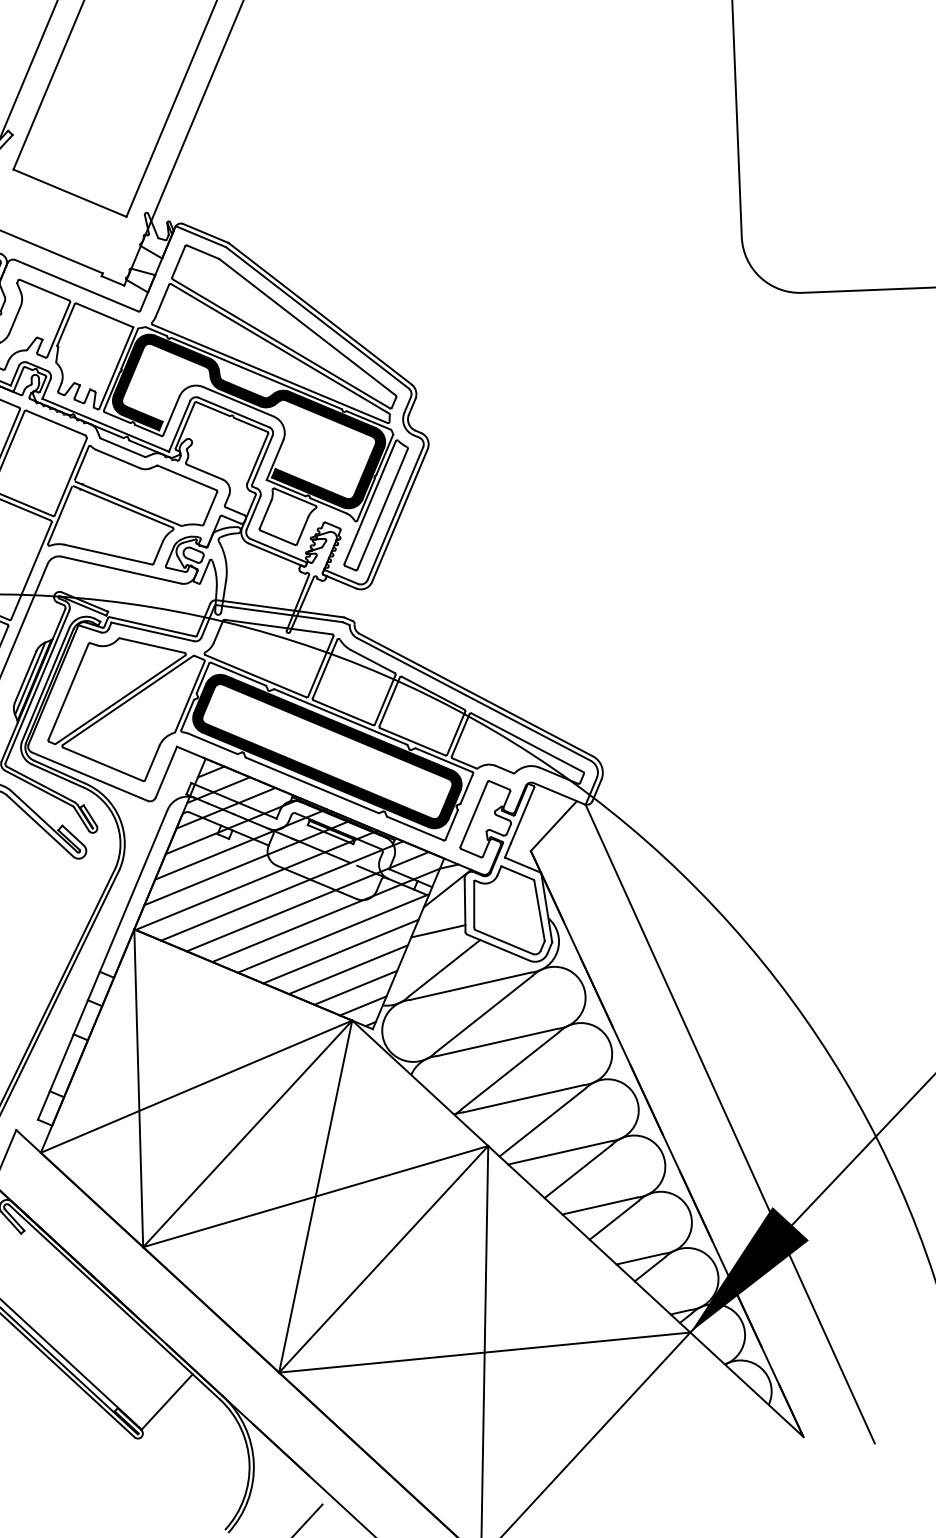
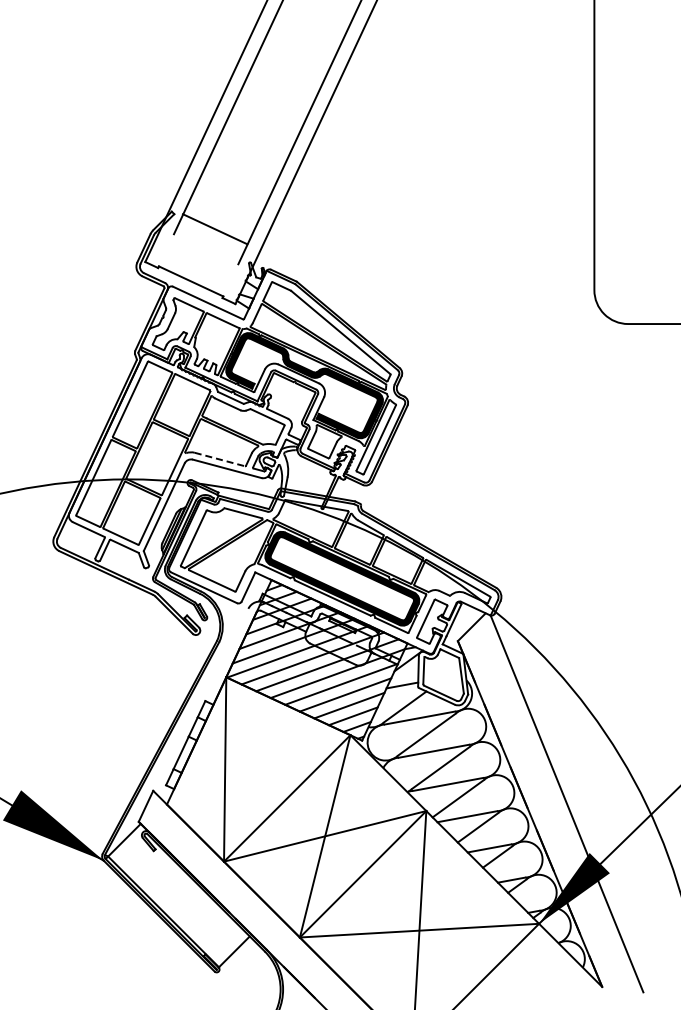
line: (68, 193) -> (214, 229), moved
line: (109, 554) -> (220, 459), solid -> dashed
line: (133, 890) -> (226, 654), removed
line: (196, 1086) -> (258, 769), removed

